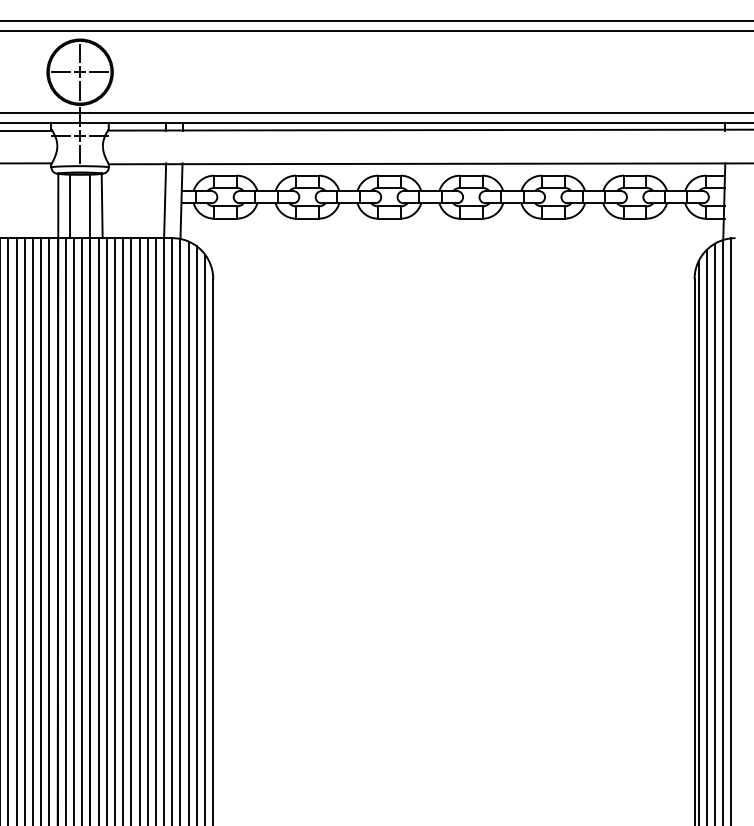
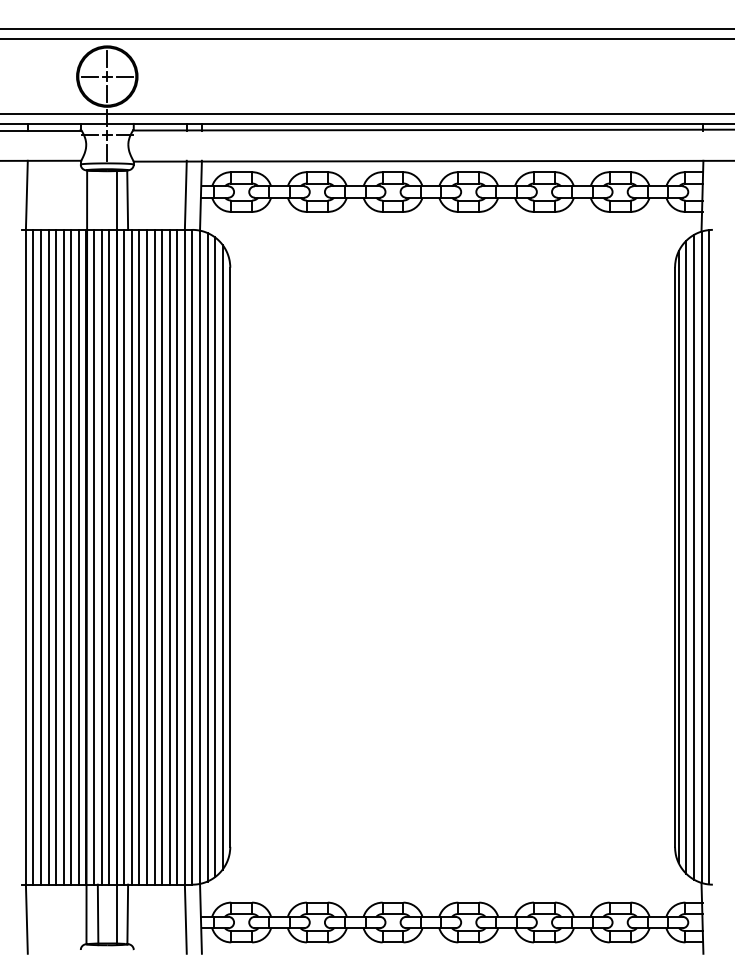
line: (69, 206) -> (97, 200), removed

